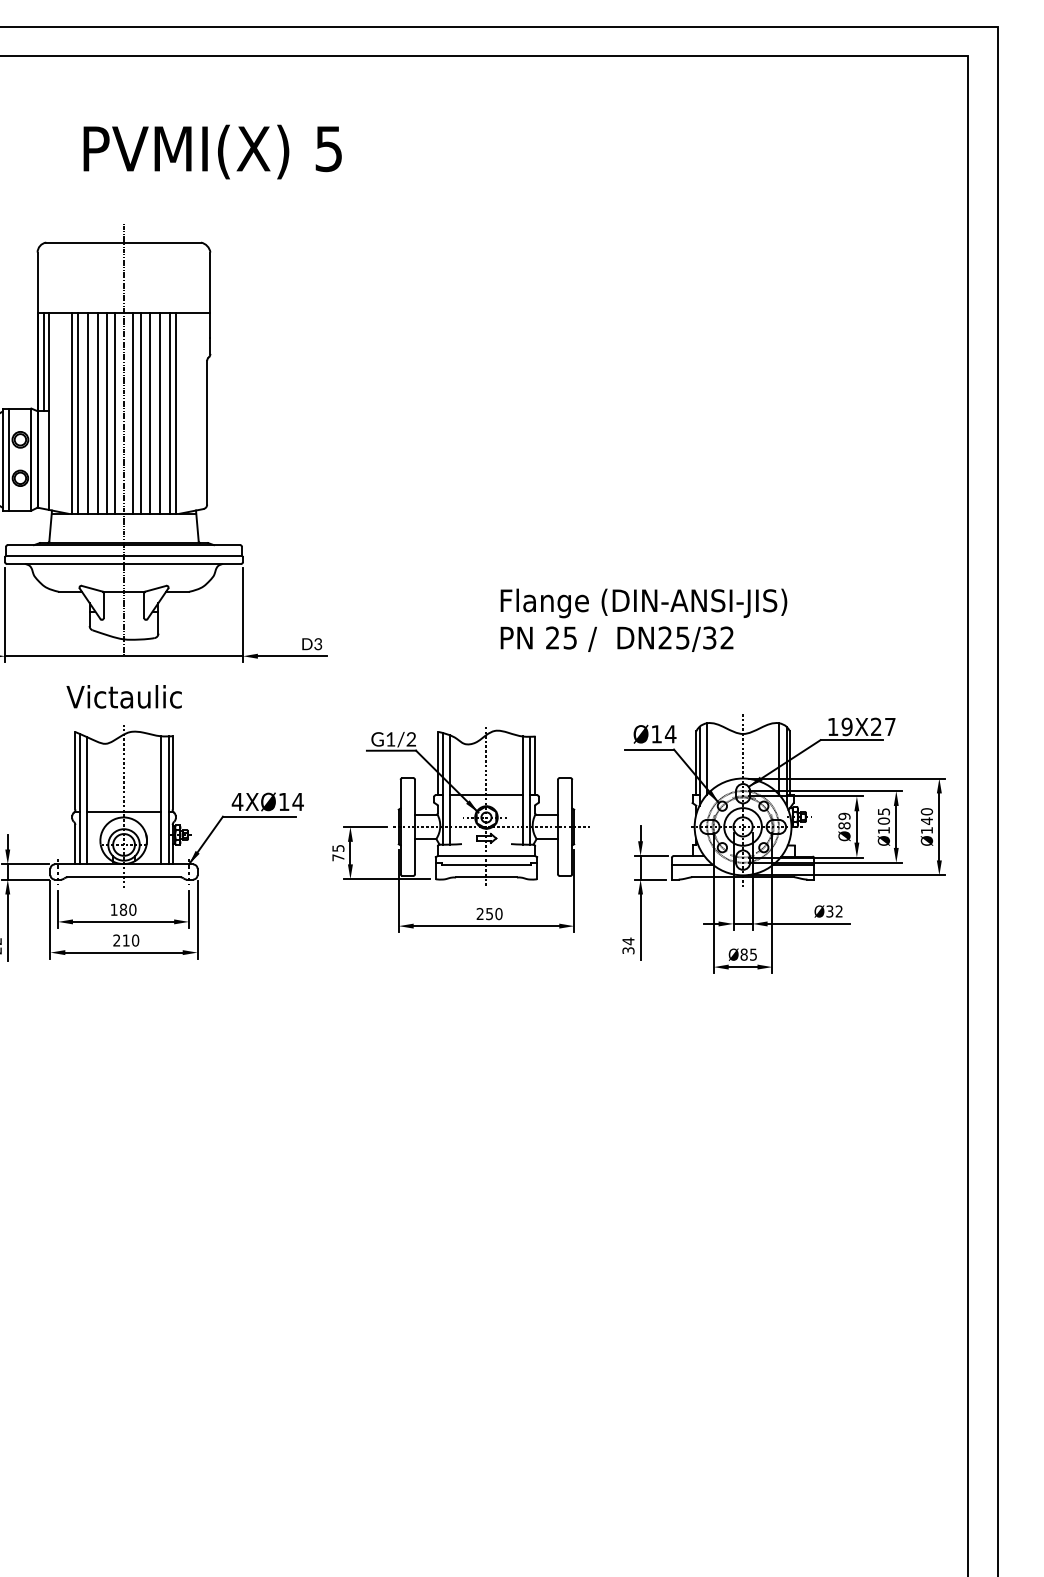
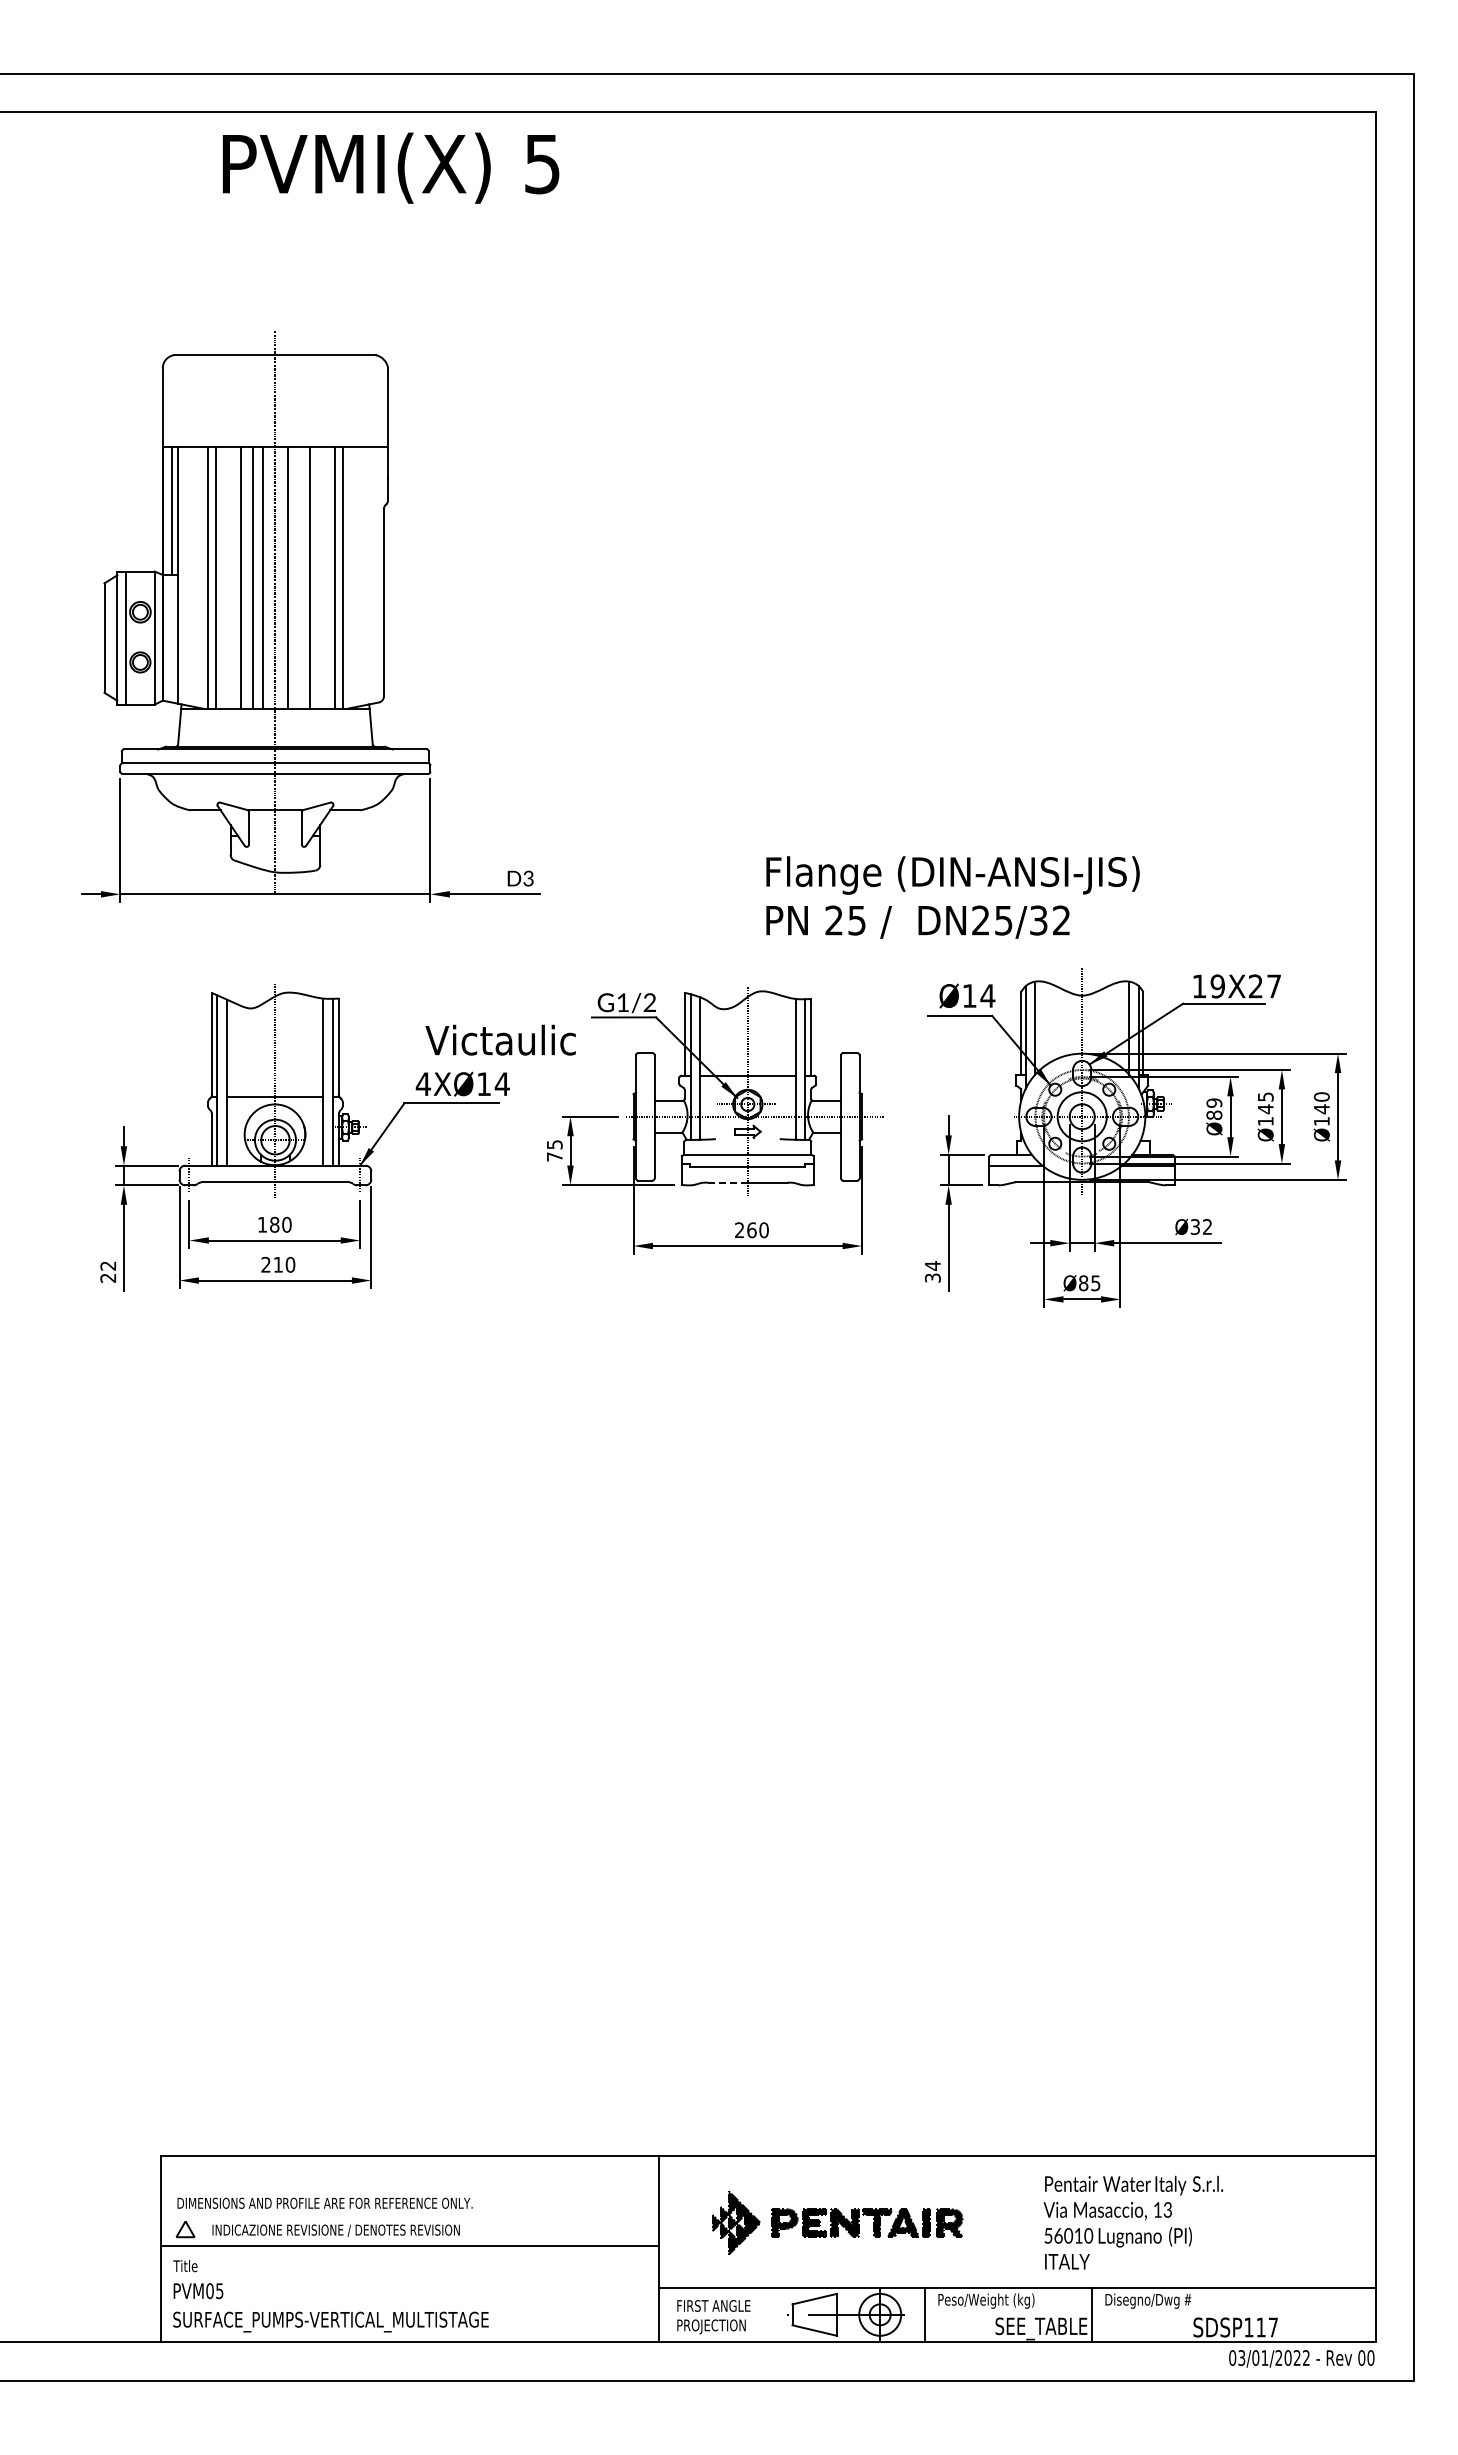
text: (212, 151) -> (390, 167), moved
line: (88, 413) -> (228, 577), removed
line: (141, 413) -> (298, 577), removed
line: (160, 413) -> (322, 577), removed
text: (643, 620) -> (952, 897), moved
text: (124, 696) -> (500, 1039), moved
text: (883, 821) -> (1265, 1109), Ø105 -> Ø145
line: (471, 877) -> (728, 1182), solid -> dashed
text: (489, 914) -> (751, 1230), 250 -> 260

